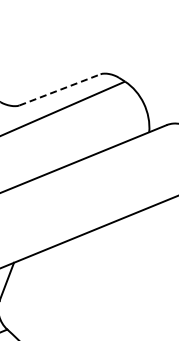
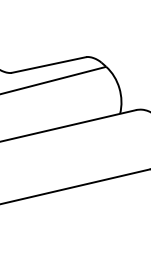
line: (60, 89) -> (49, 64), dashed -> solid

